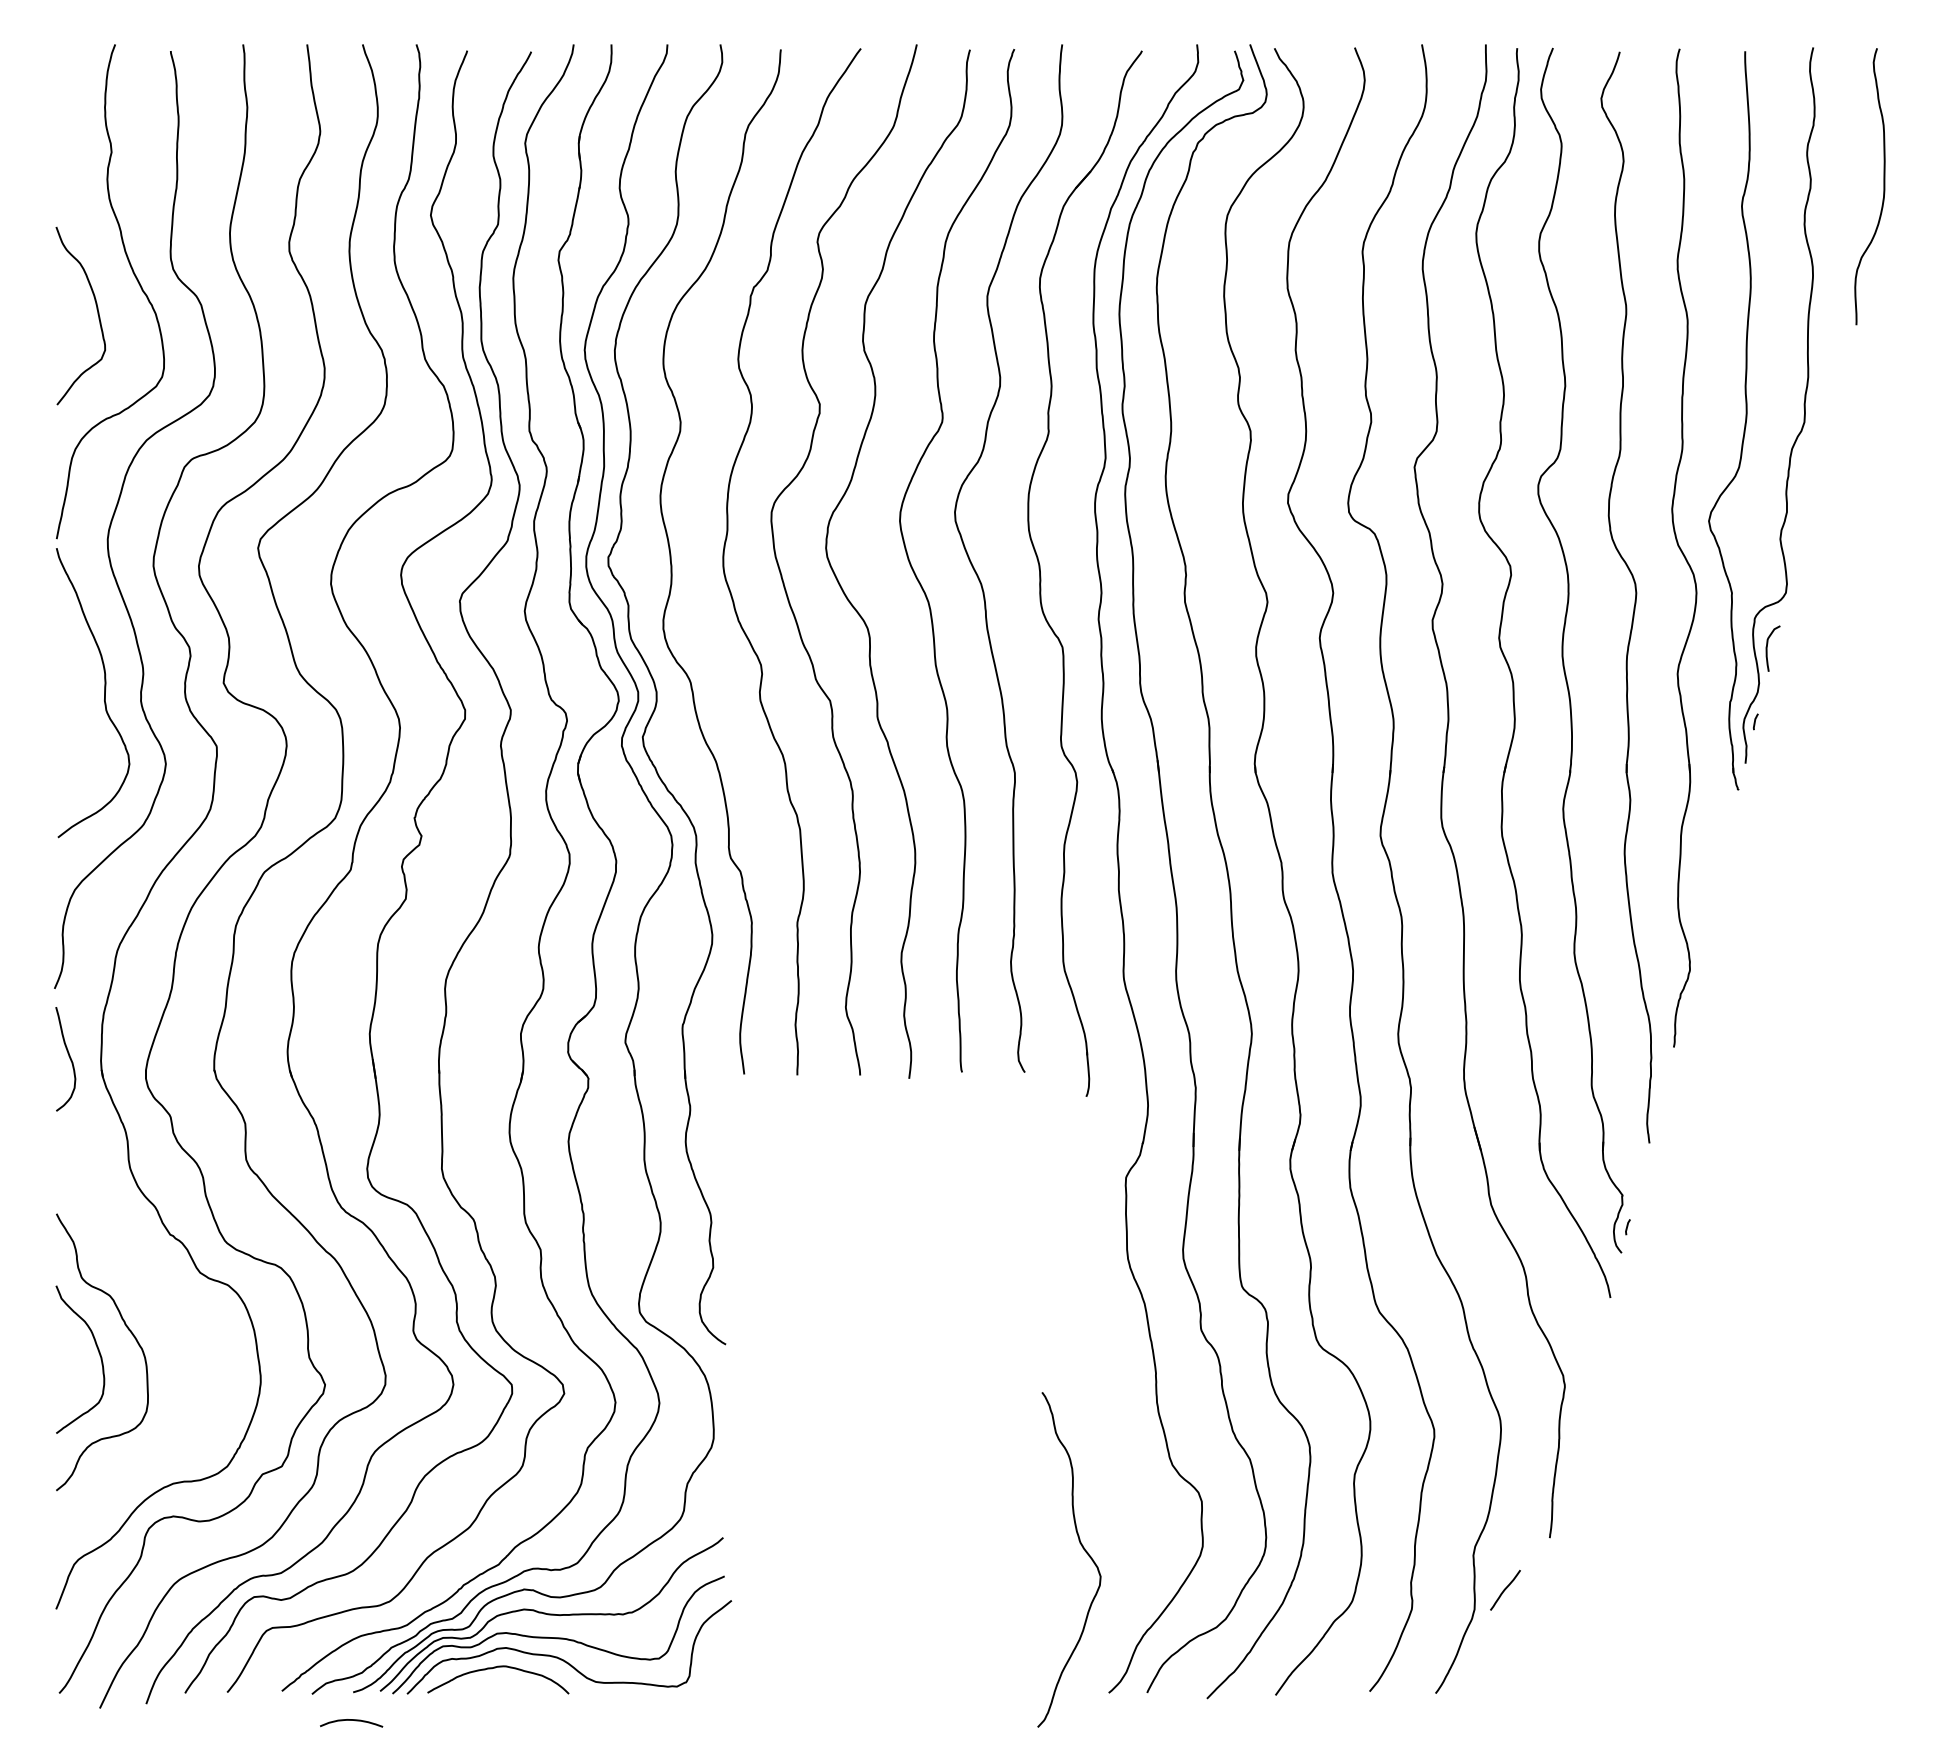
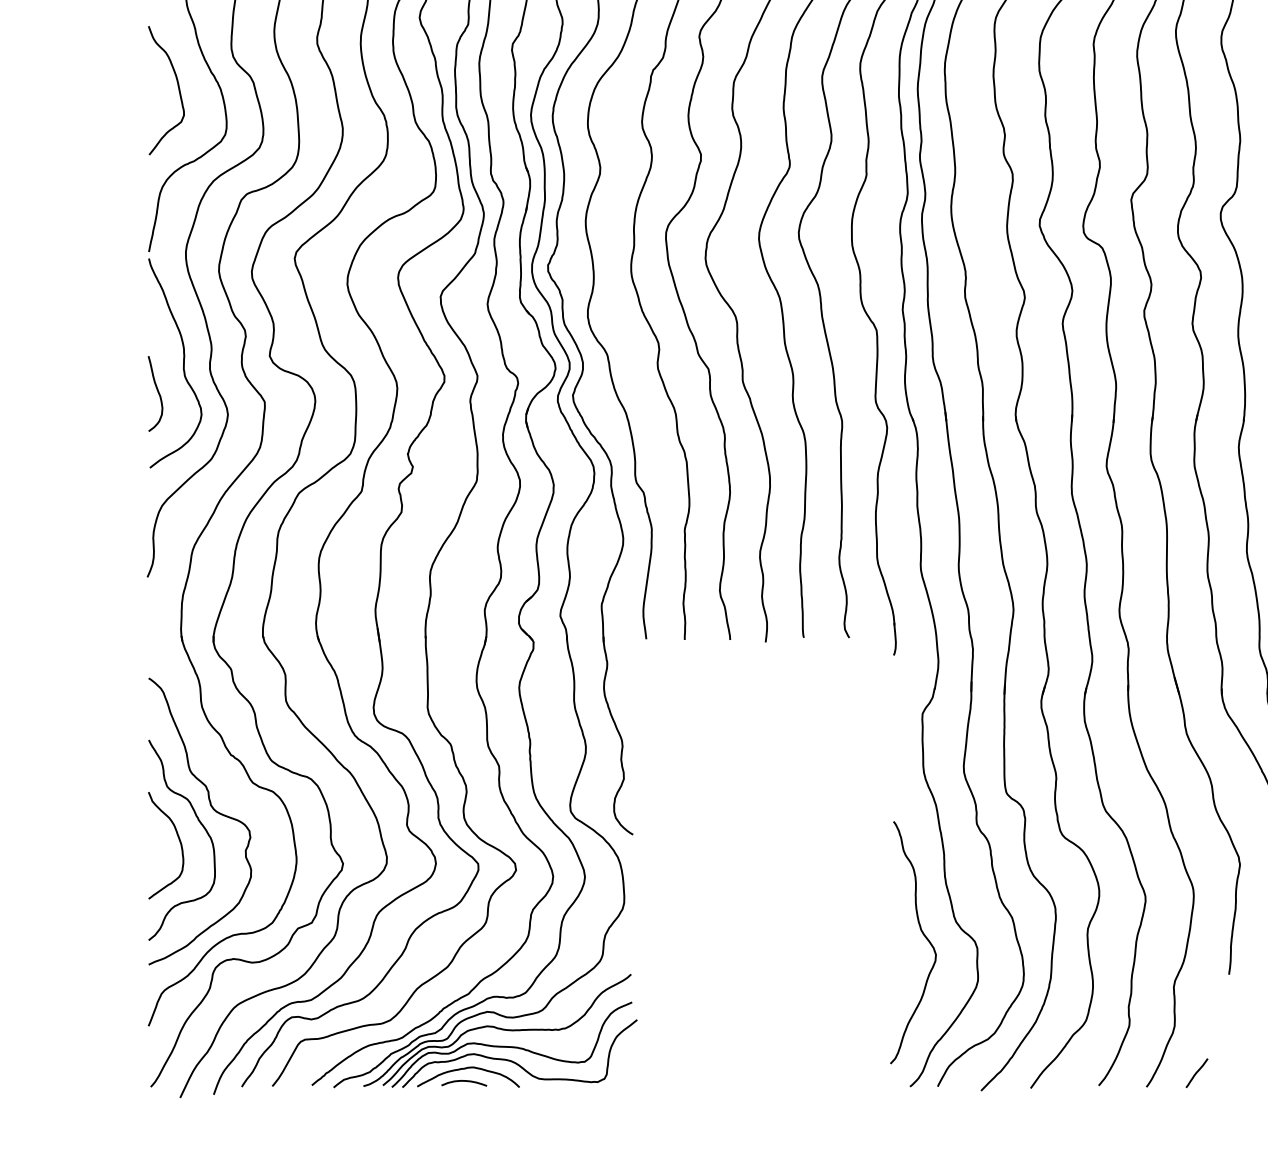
curve: (69, 1058) -> (158, 393), moved
curve: (144, 1308) -> (212, 808), added
curve: (1082, 1548) -> (922, 934), moved
curve: (1505, 1589) -> (1197, 1072), moved
curve: (351, 1720) -> (464, 1081), moved

